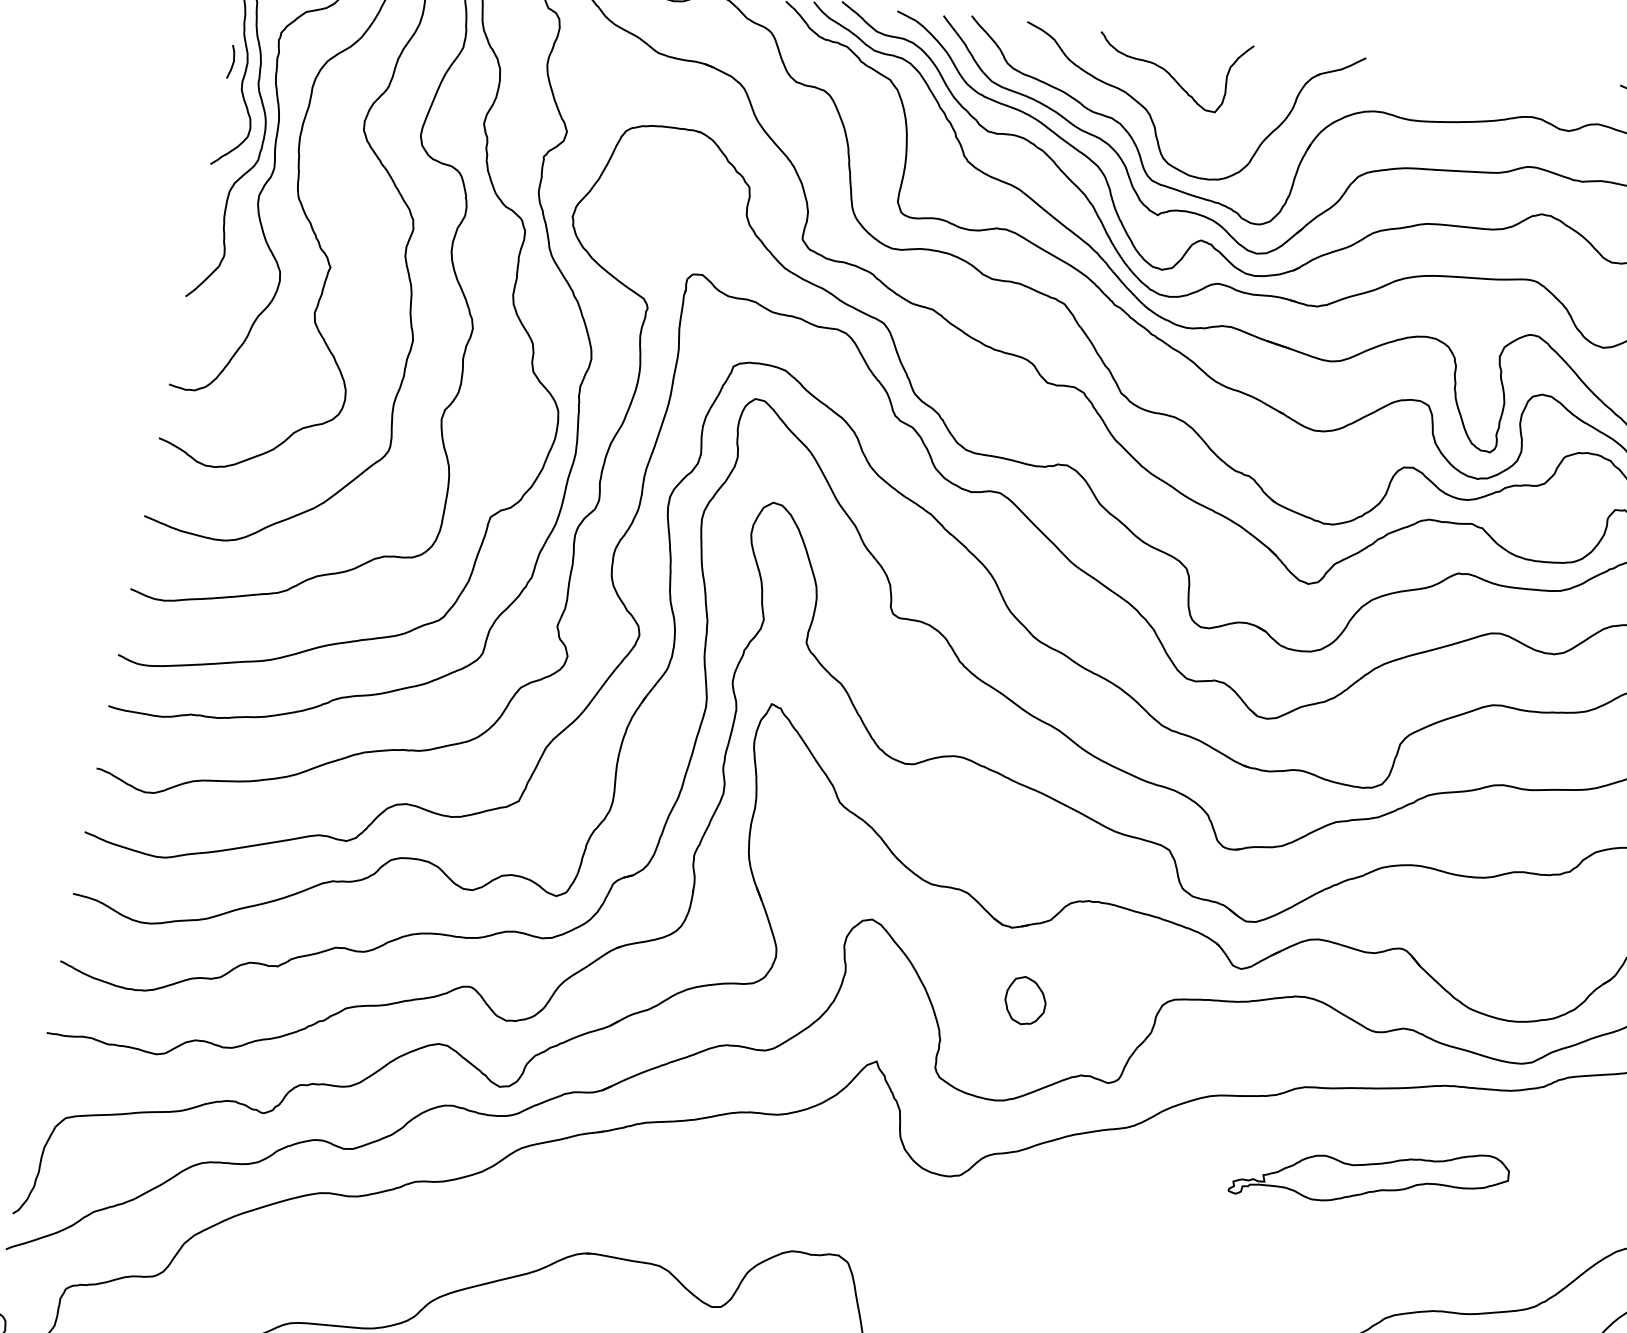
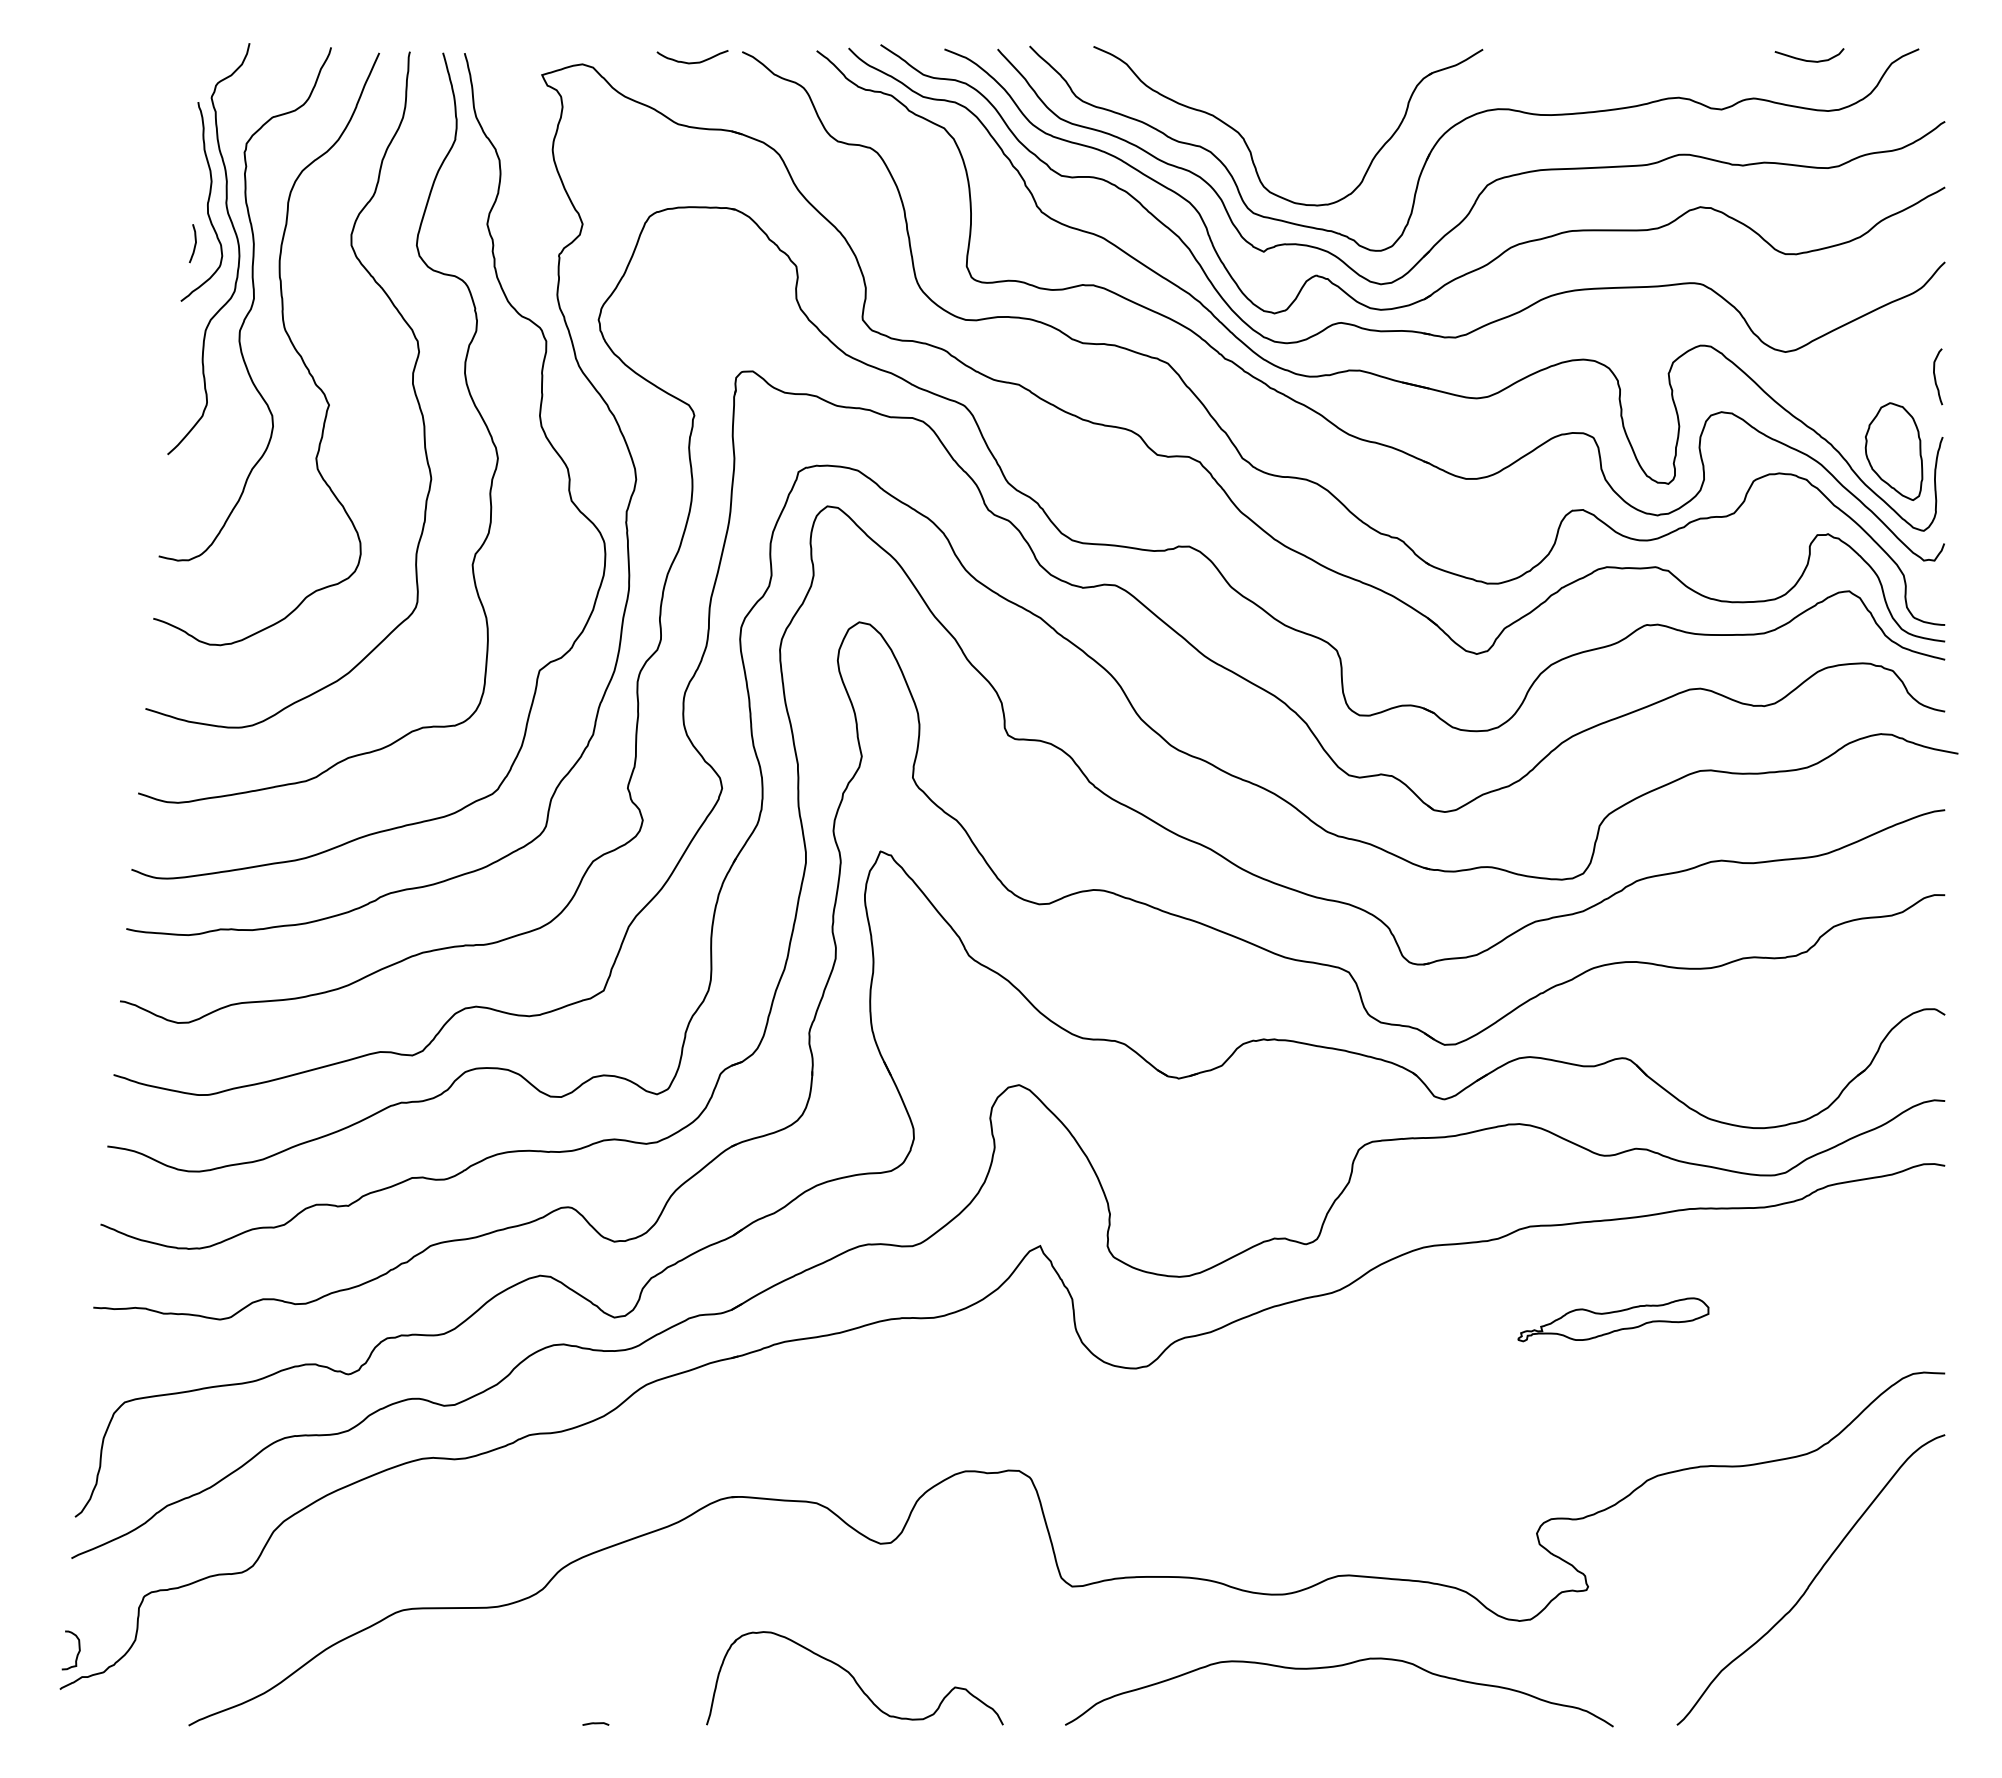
curve: (232, 61) -> (194, 243), moved
curve: (1172, 75) -> (1264, 91), removed
part: (1025, 1001) -> (1202, 1160), removed
part: (1369, 1175) -> (1613, 1319), size x0.6

